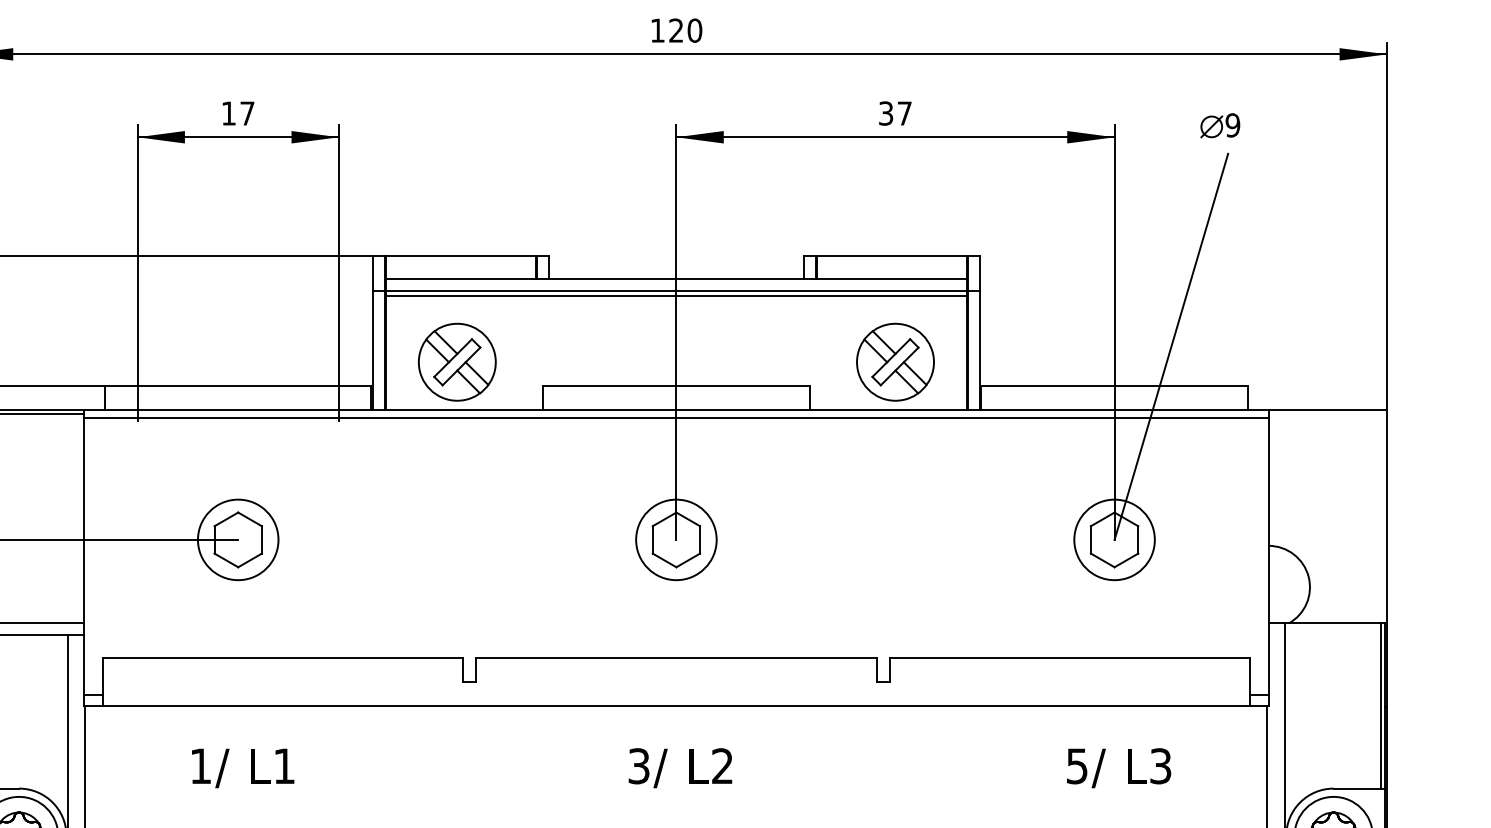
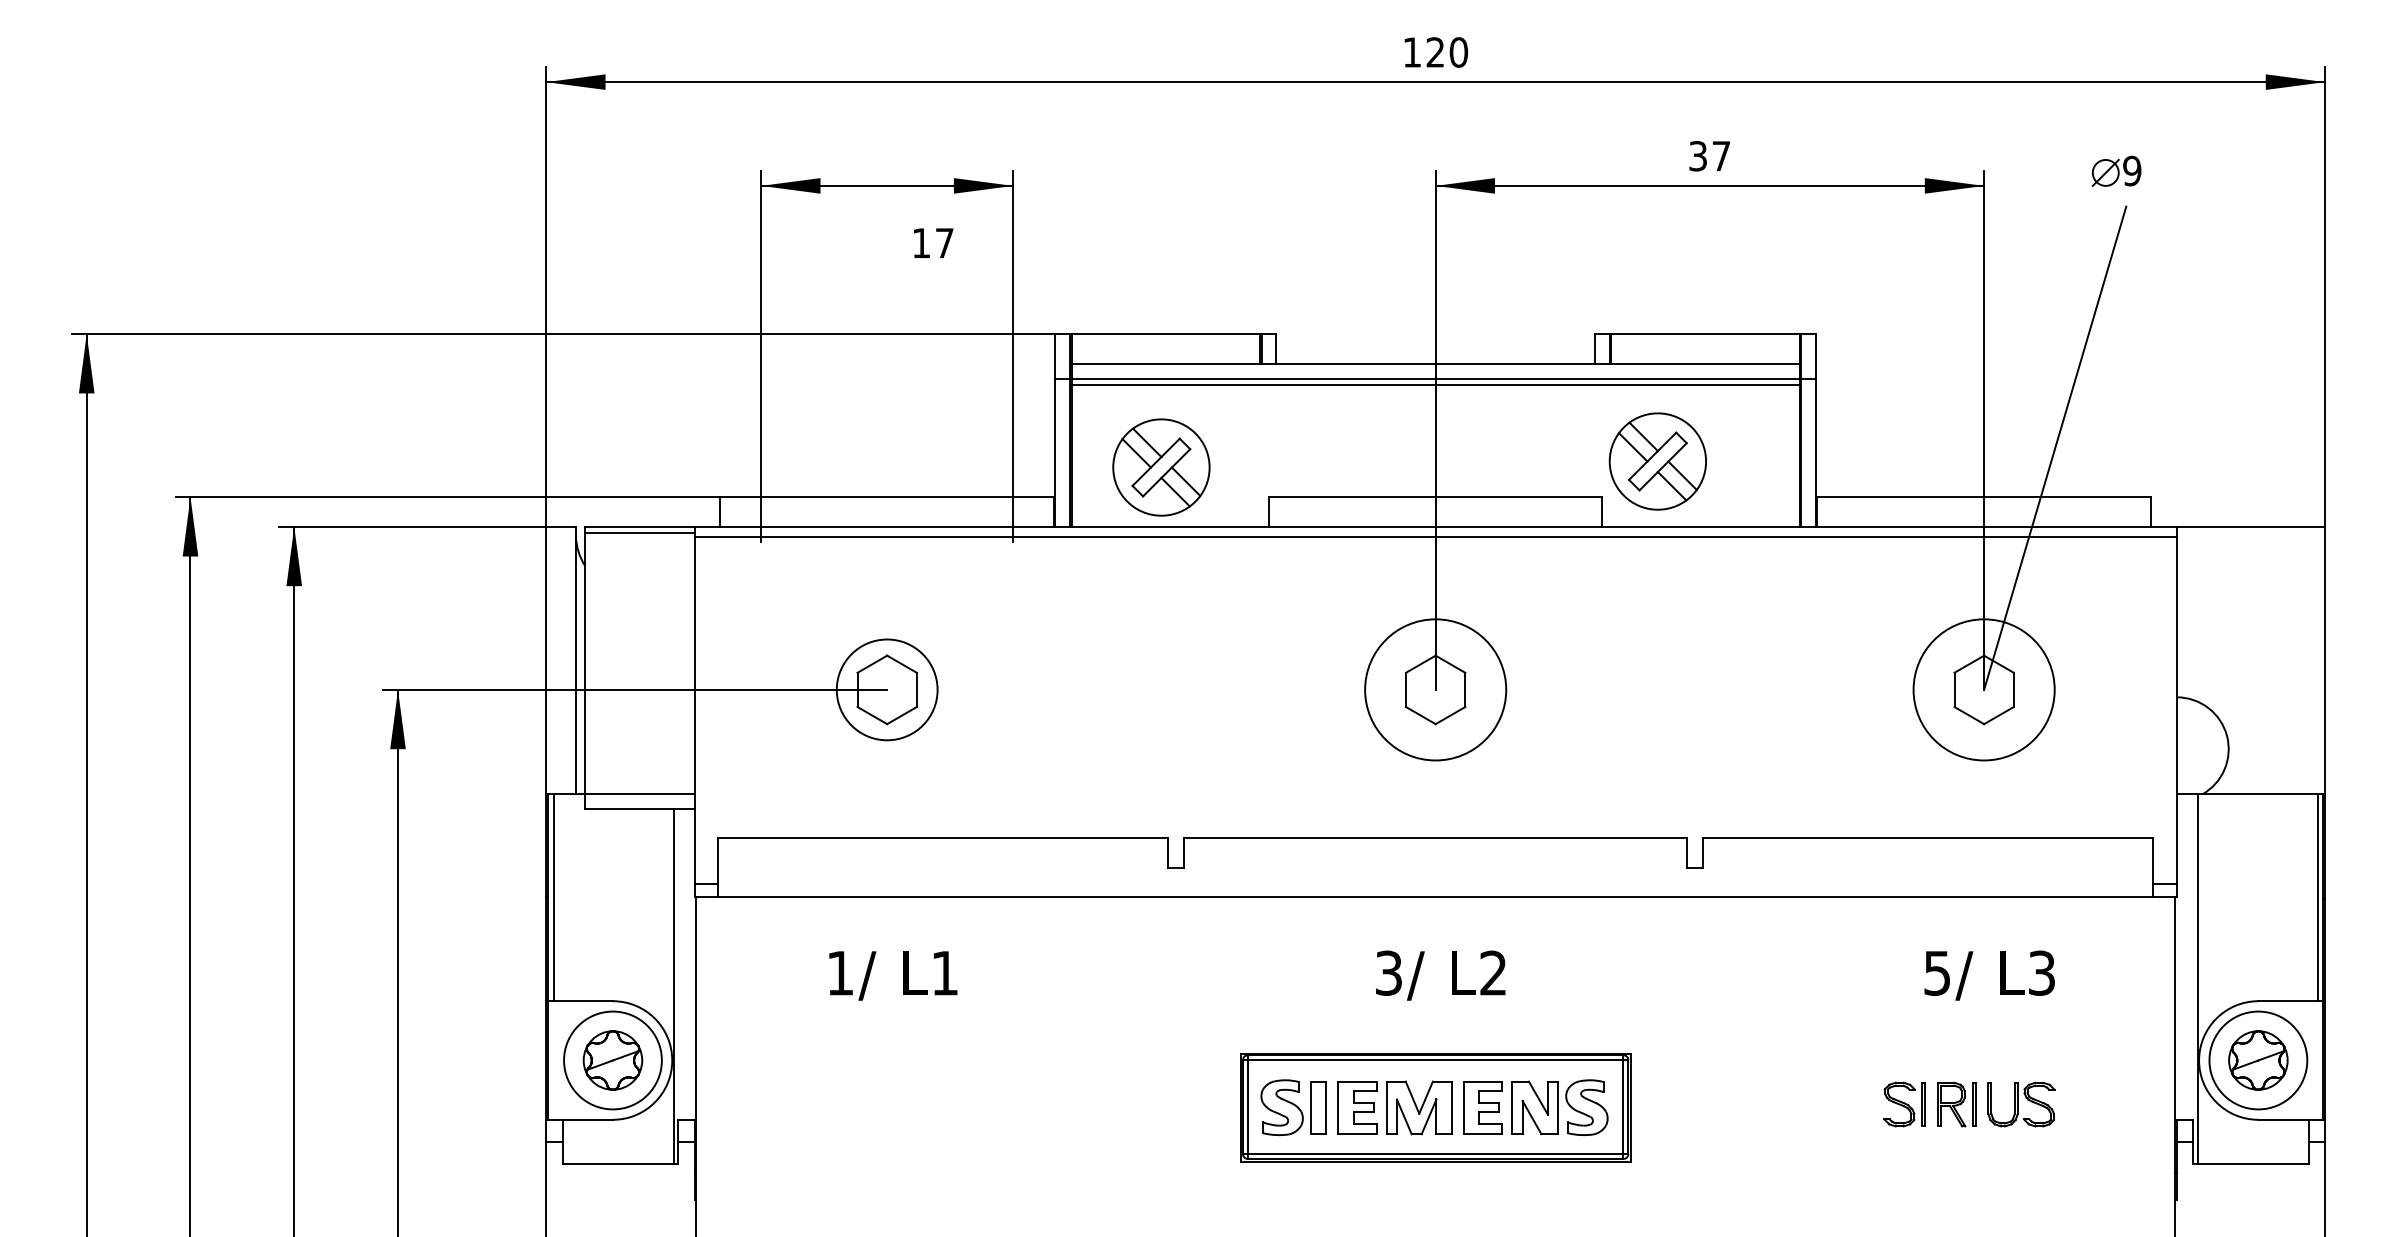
text: (238, 112) -> (933, 242), moved
part: (895, 362) -> (1657, 461), moved
circle: (676, 539) -> (1435, 689), size x1.4
circle: (1114, 539) -> (1983, 689), size x1.4

